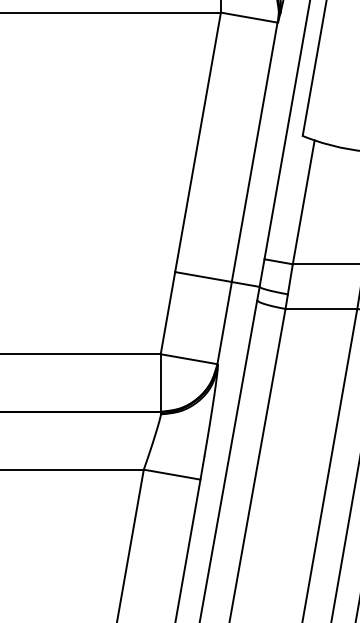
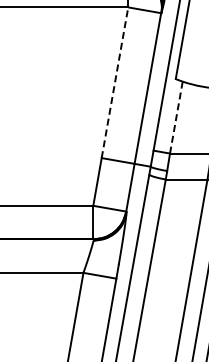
line: (197, 141) -> (114, 82), solid -> dashed
line: (303, 202) -> (176, 117), solid -> dashed

